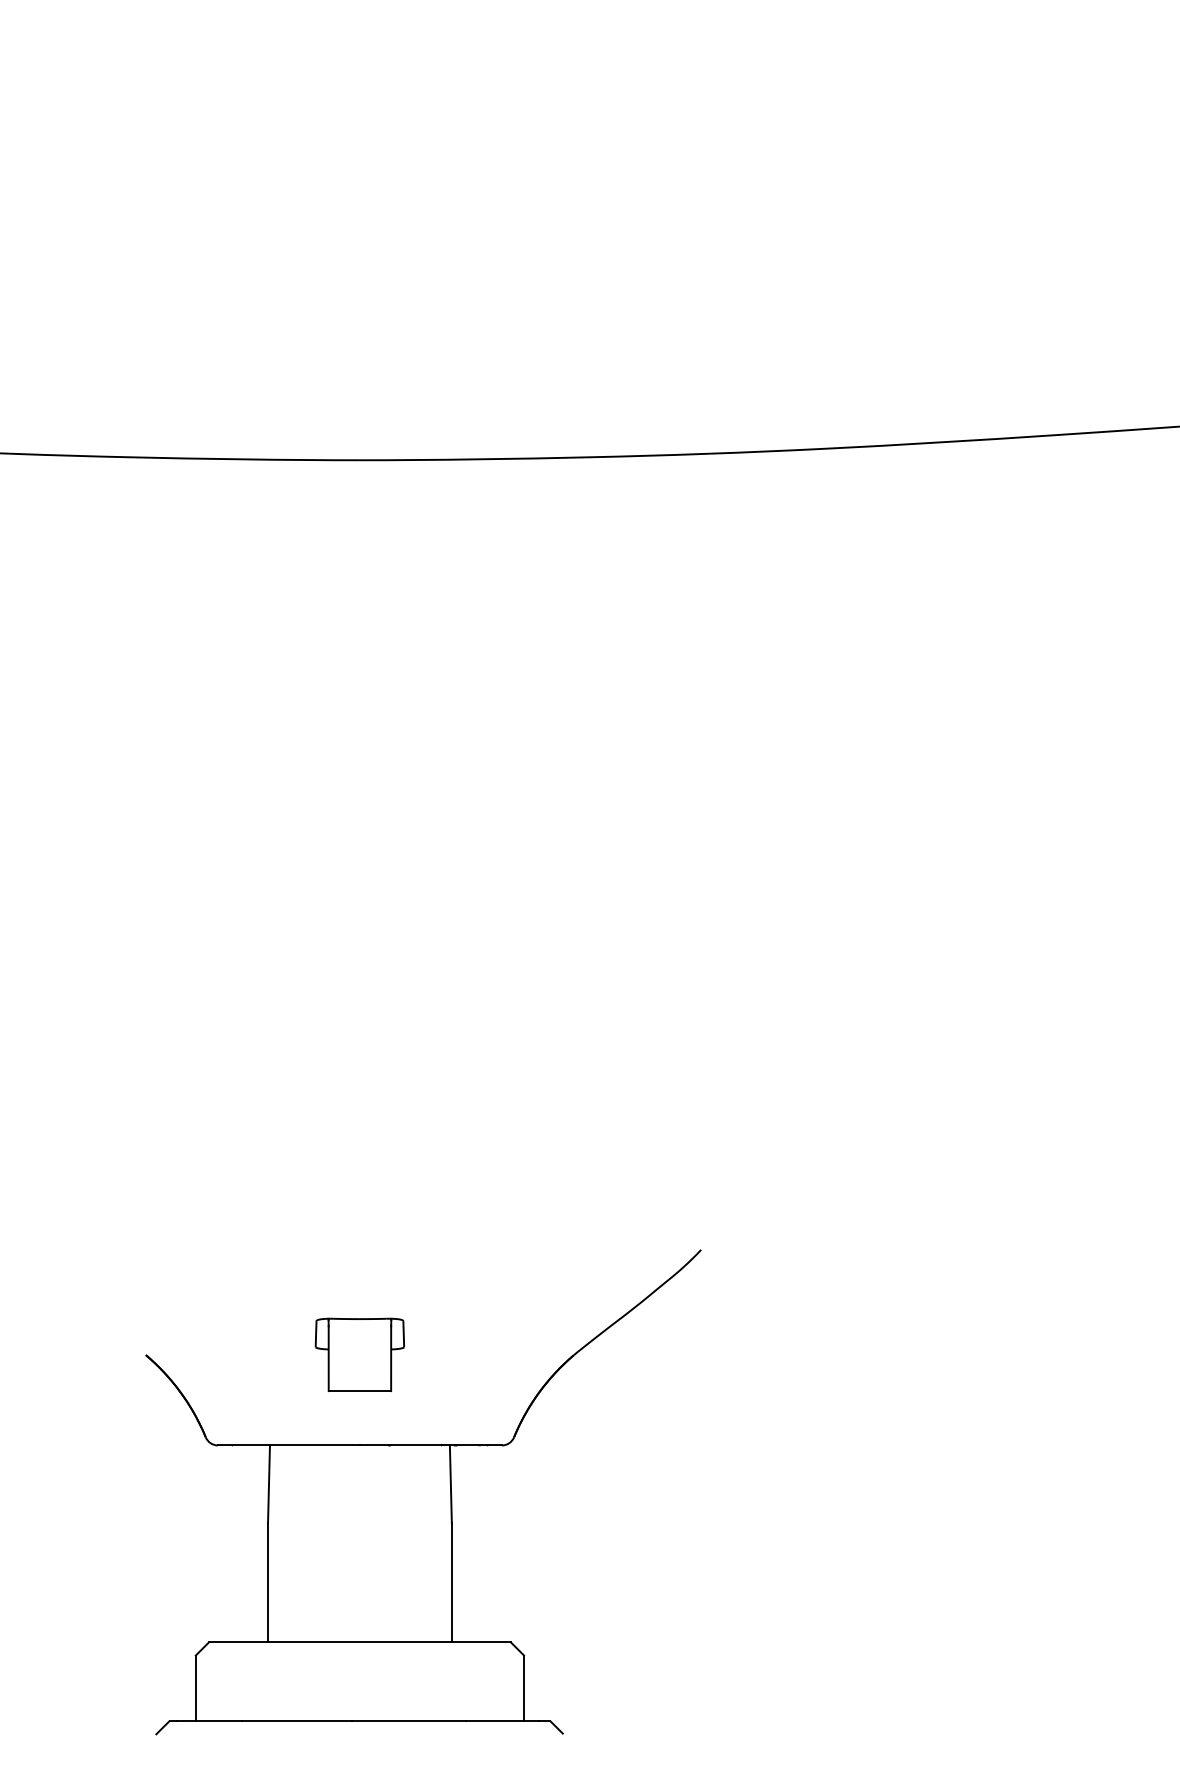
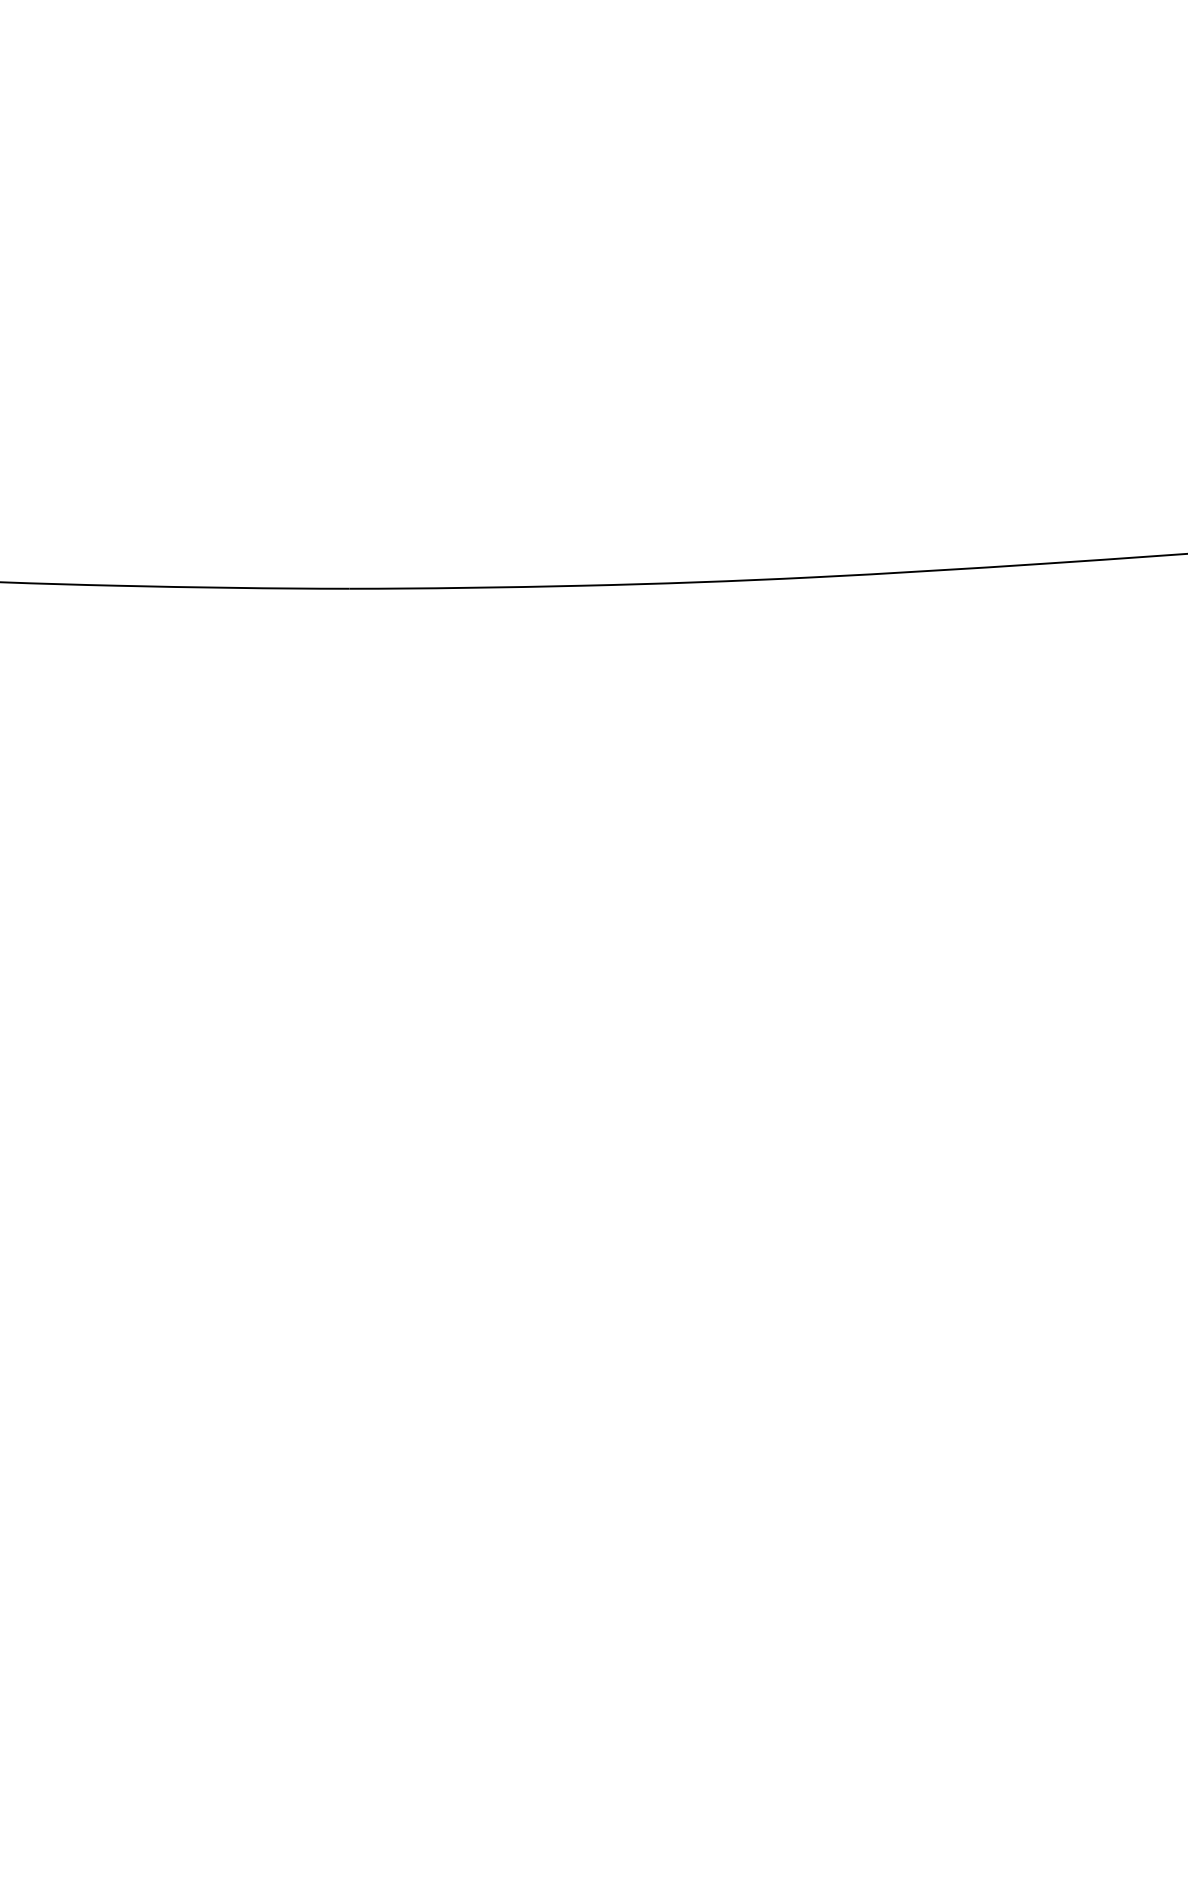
part: (423, 1491) -> (413, 1620), removed

